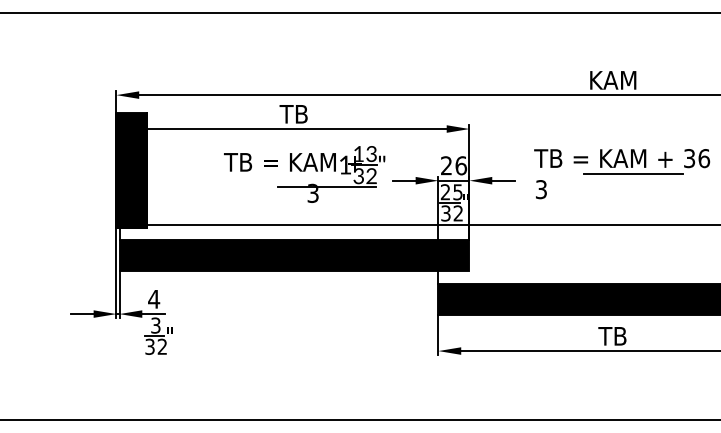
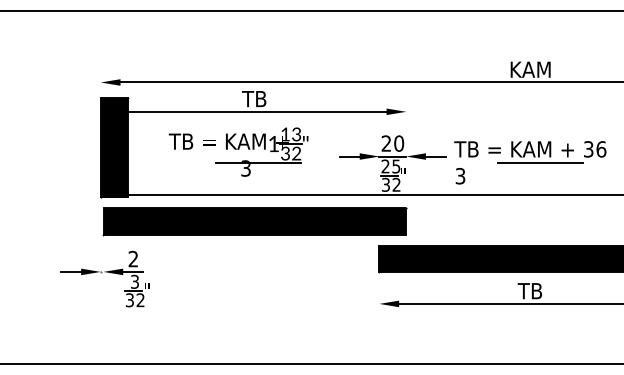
text: (461, 165) -> (399, 143), 26 -> 20
part: (304, 173) -> (238, 151), moved
part: (622, 173) -> (530, 162), moved
text: (154, 298) -> (133, 258), 4 -> 2

